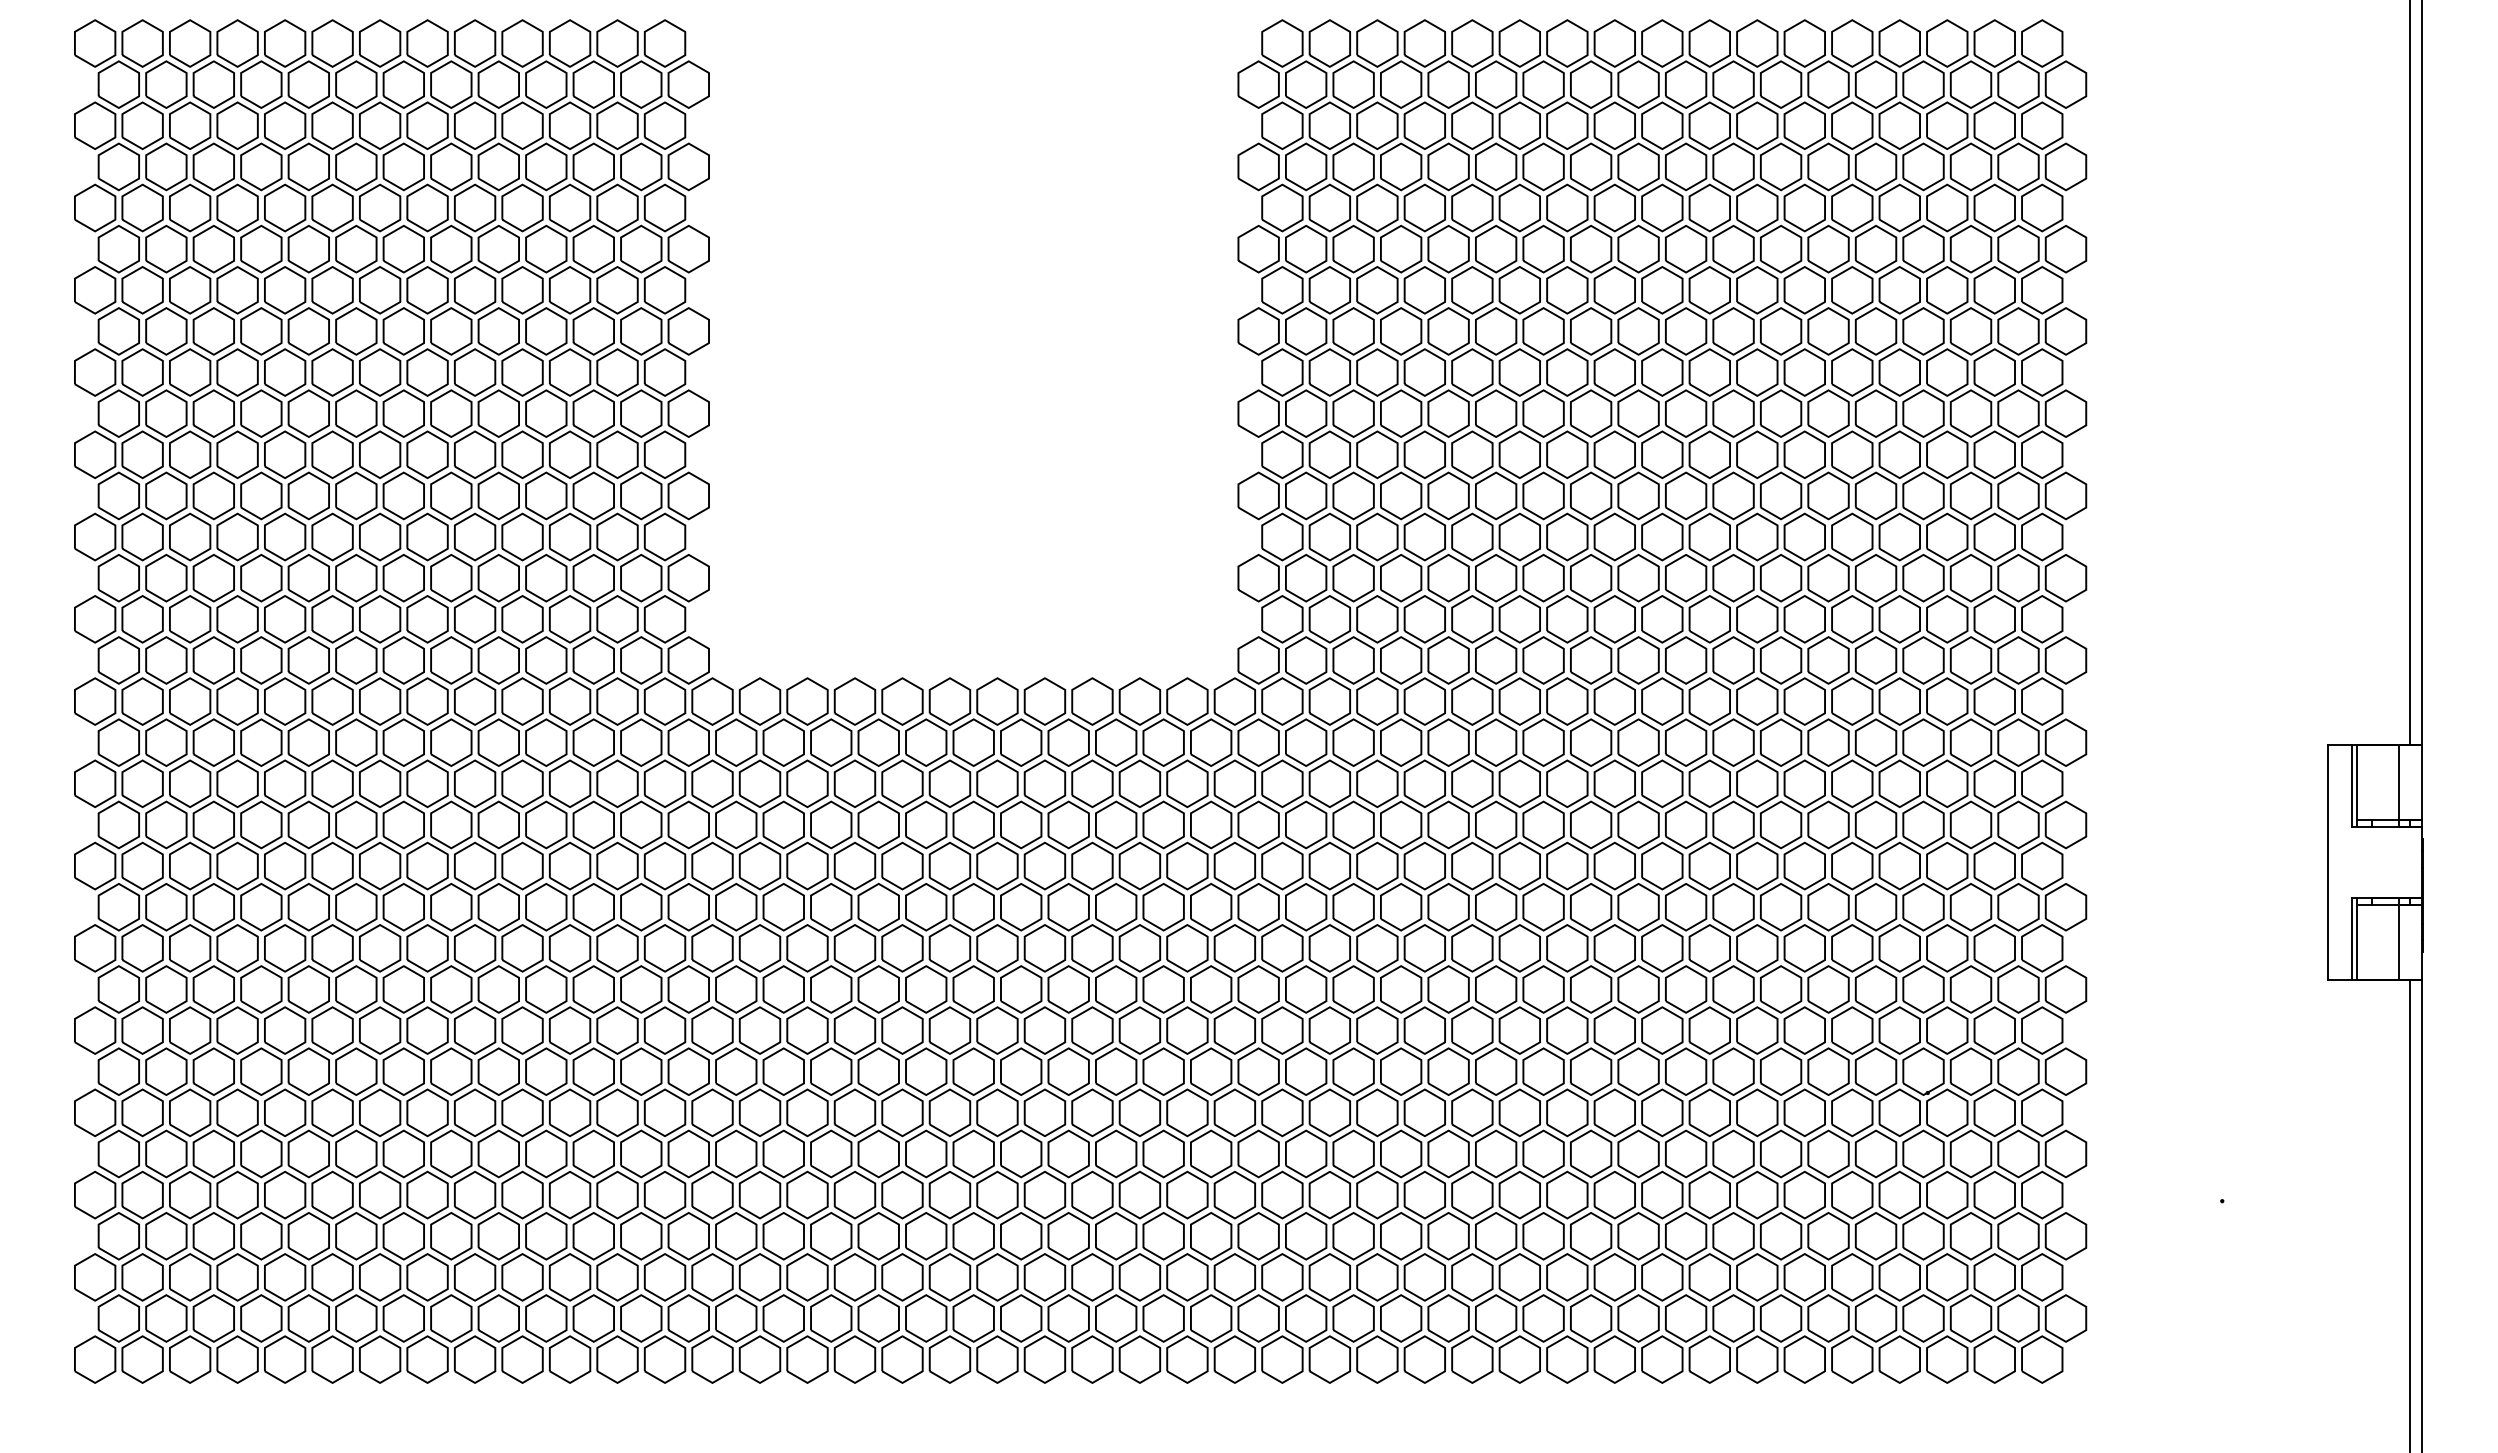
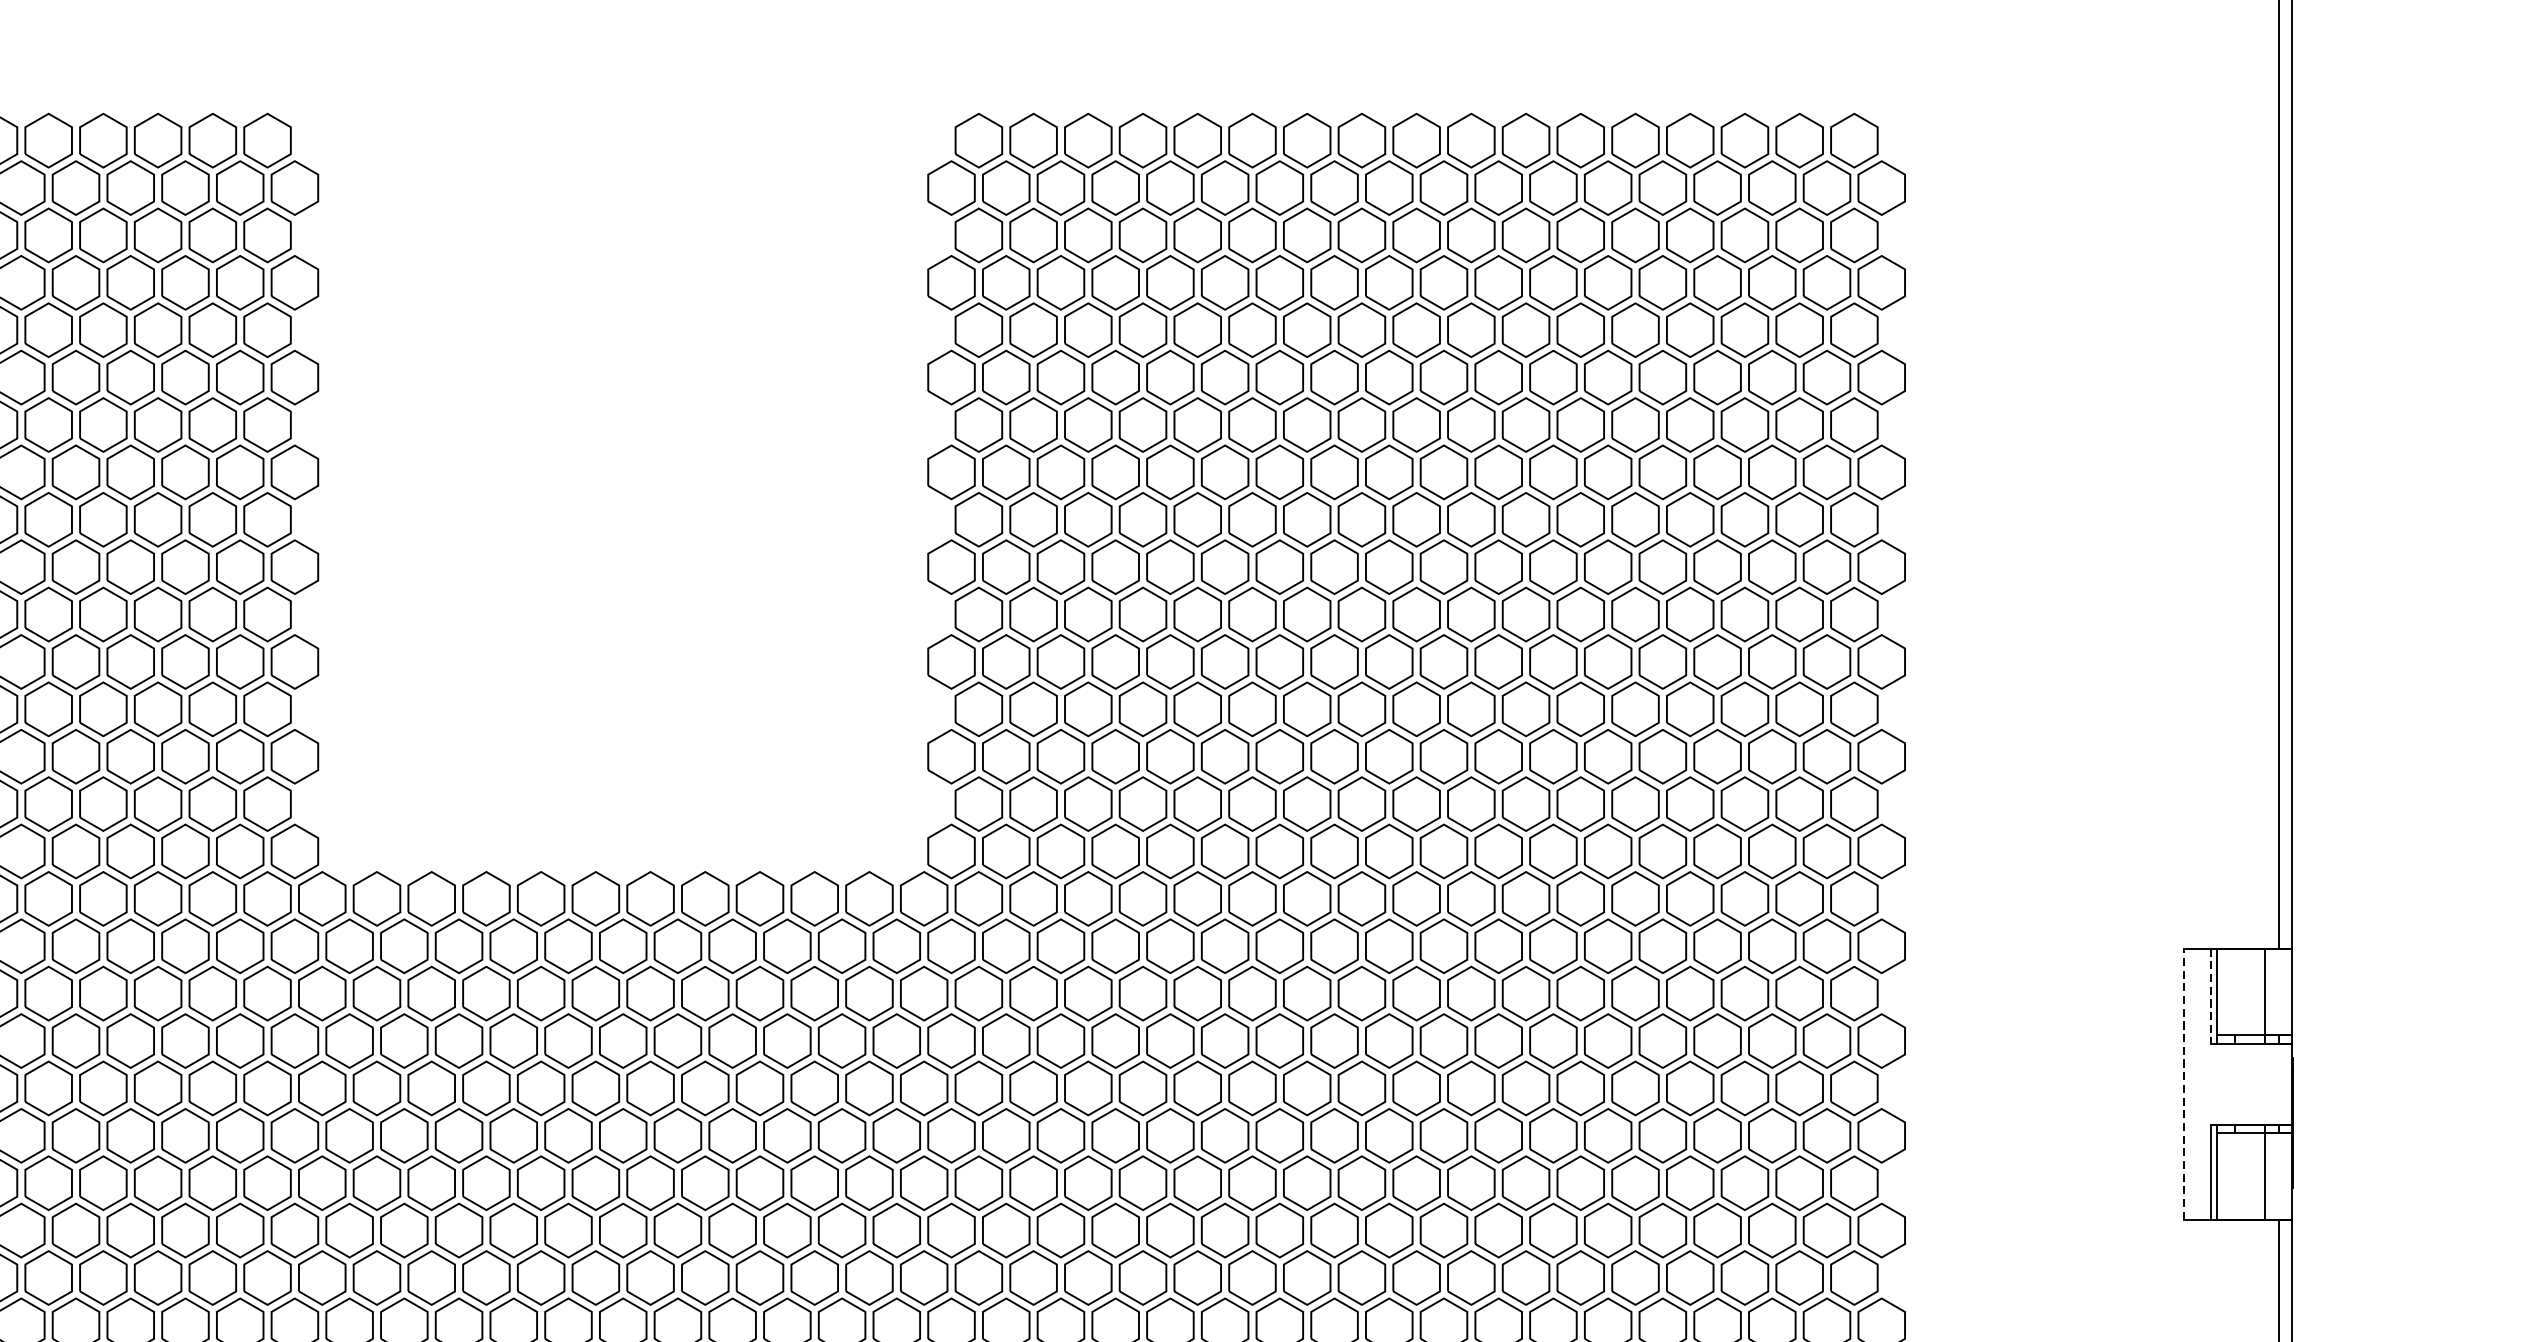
line: (2351, 786) -> (2210, 996), solid -> dashed
line: (2328, 862) -> (2184, 1084), solid -> dashed

